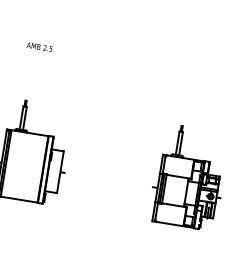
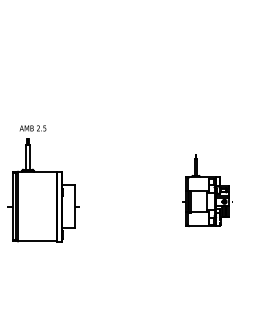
text: (39, 47) -> (32, 128), moved
part: (188, 177) -> (206, 190), size x0.7

